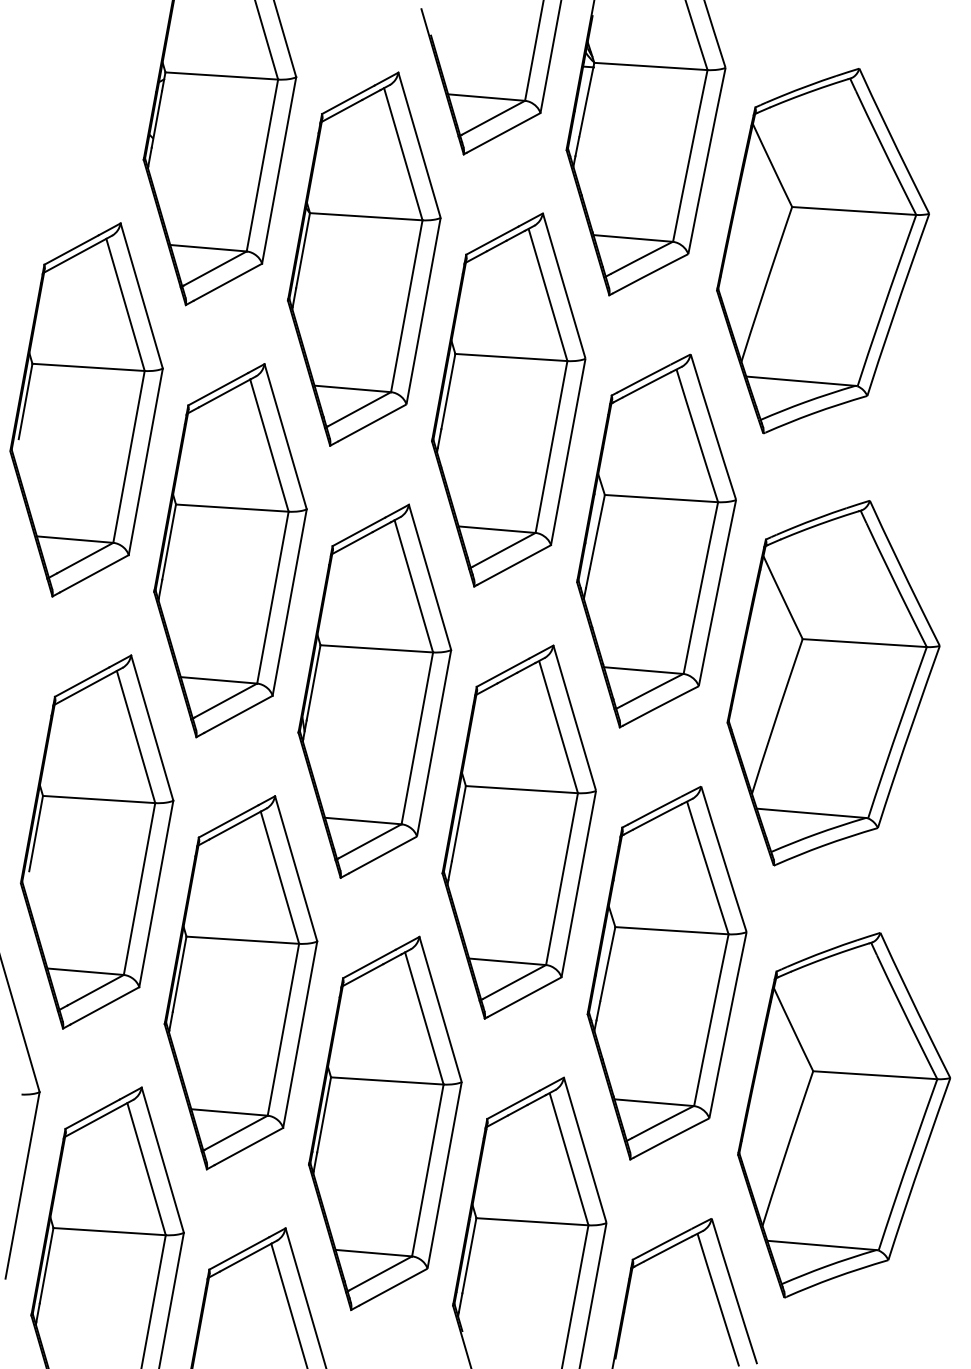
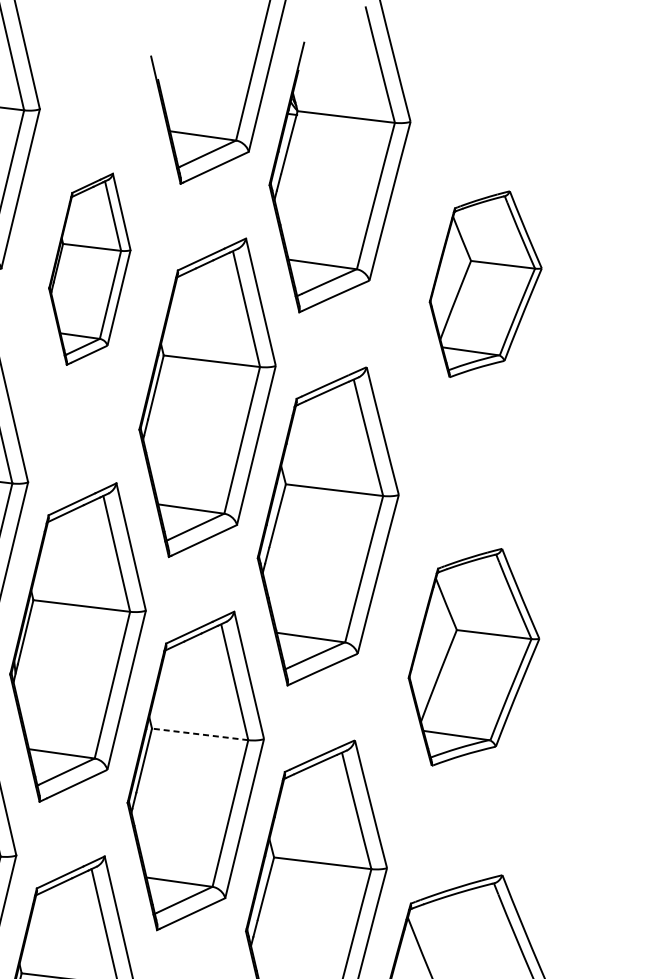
part: (822, 251) -> (485, 284), size x0.6
part: (364, 258) -> (90, 268), size x0.6
part: (833, 683) -> (473, 657), size x0.7
line: (521, 789) -> (199, 734), solid -> dashed

